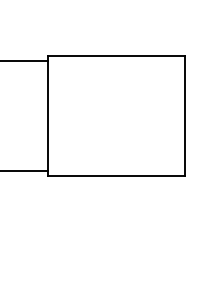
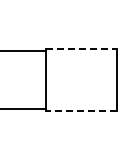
line: (116, 55) -> (81, 48), solid -> dashed
line: (116, 176) -> (81, 111), solid -> dashed

